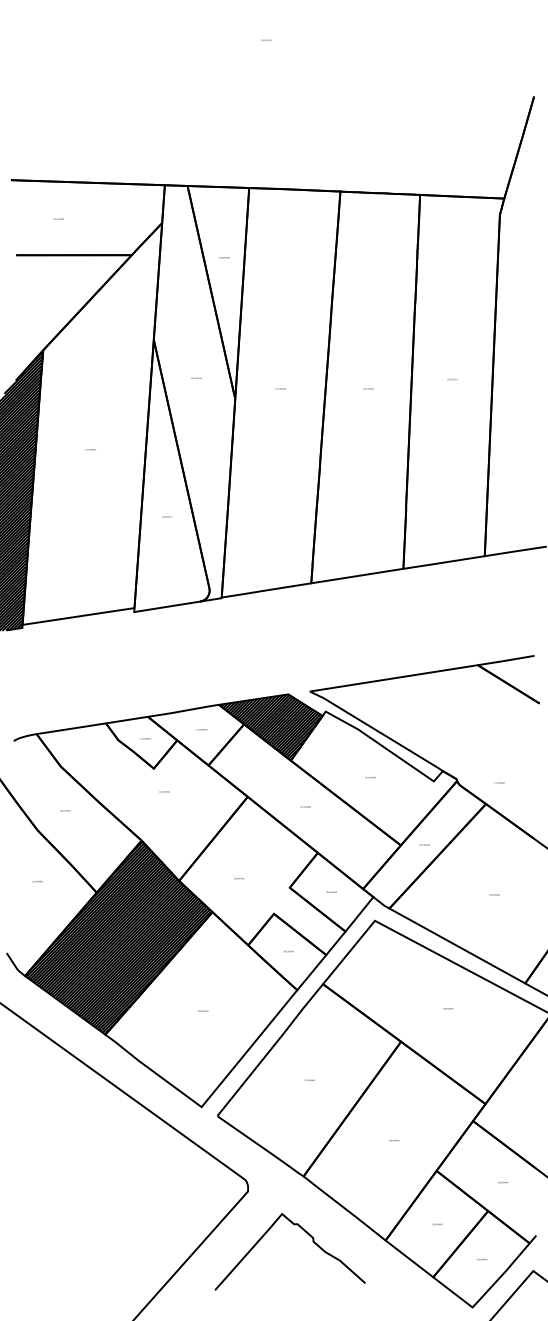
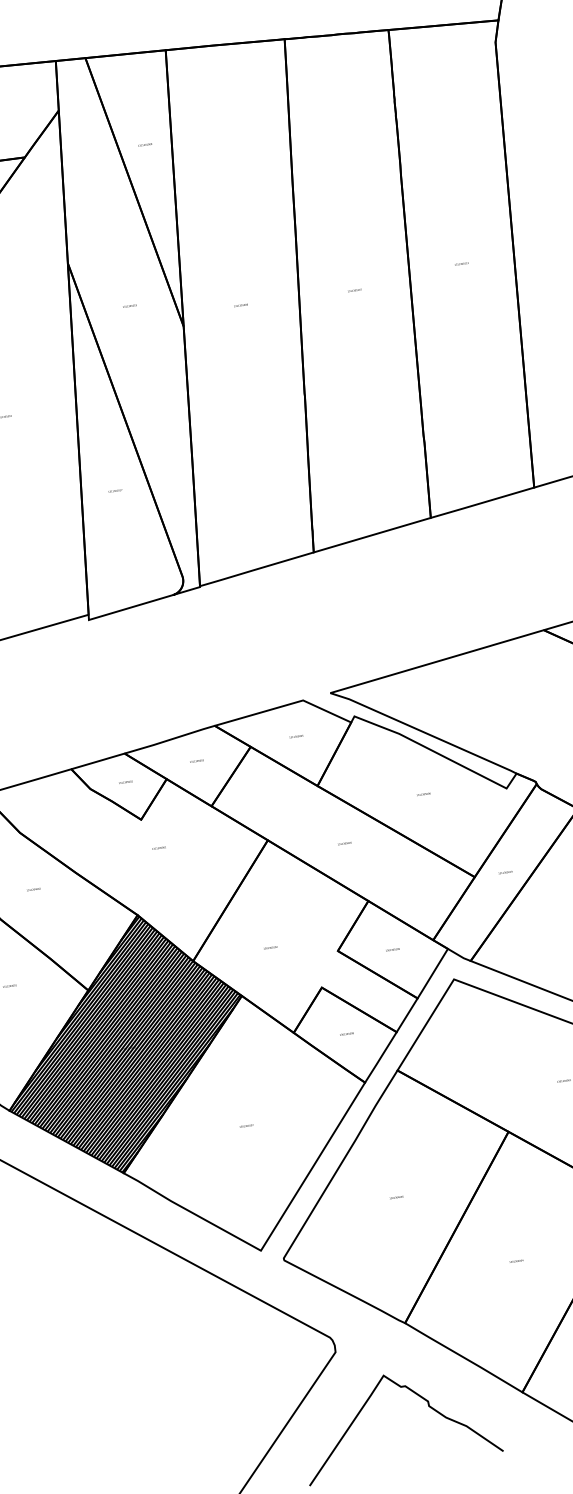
hatch: (270, 727) -> (285, 746), removed

